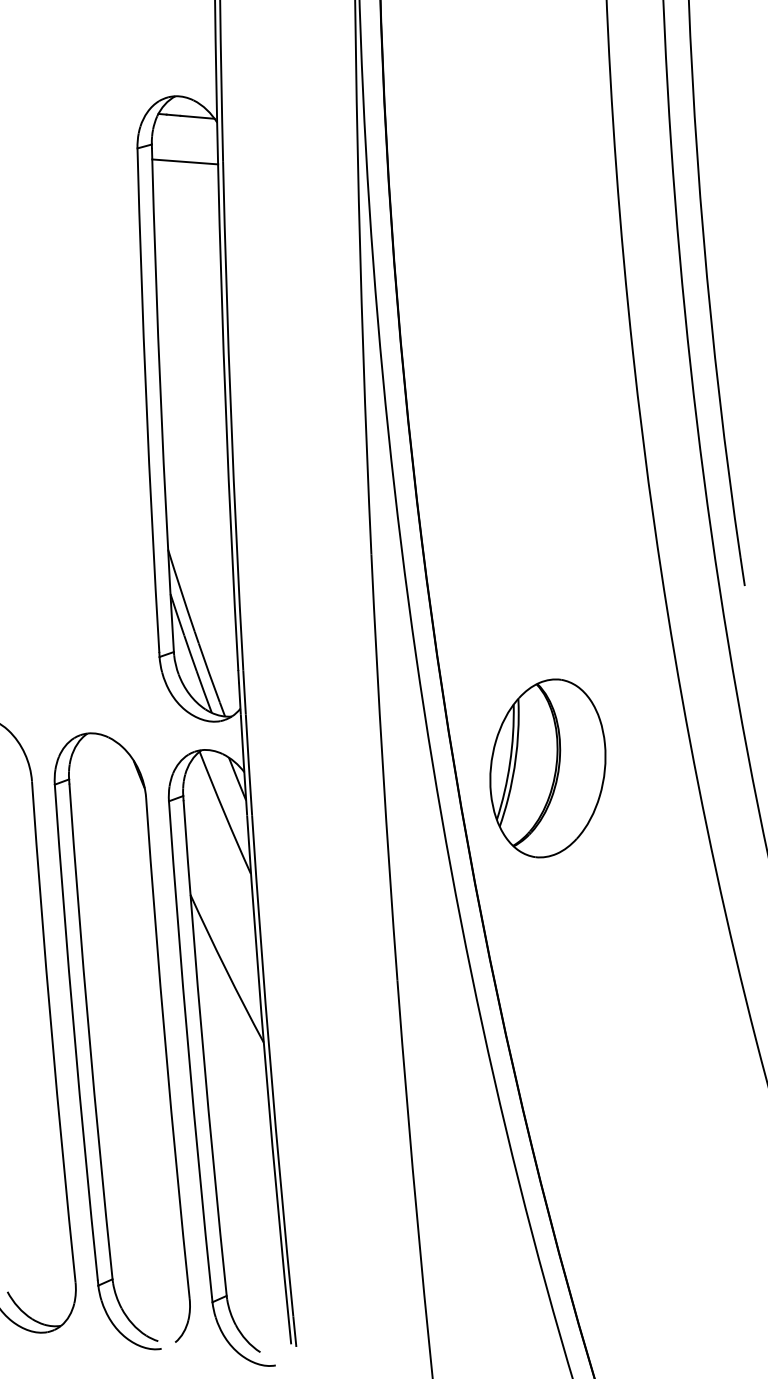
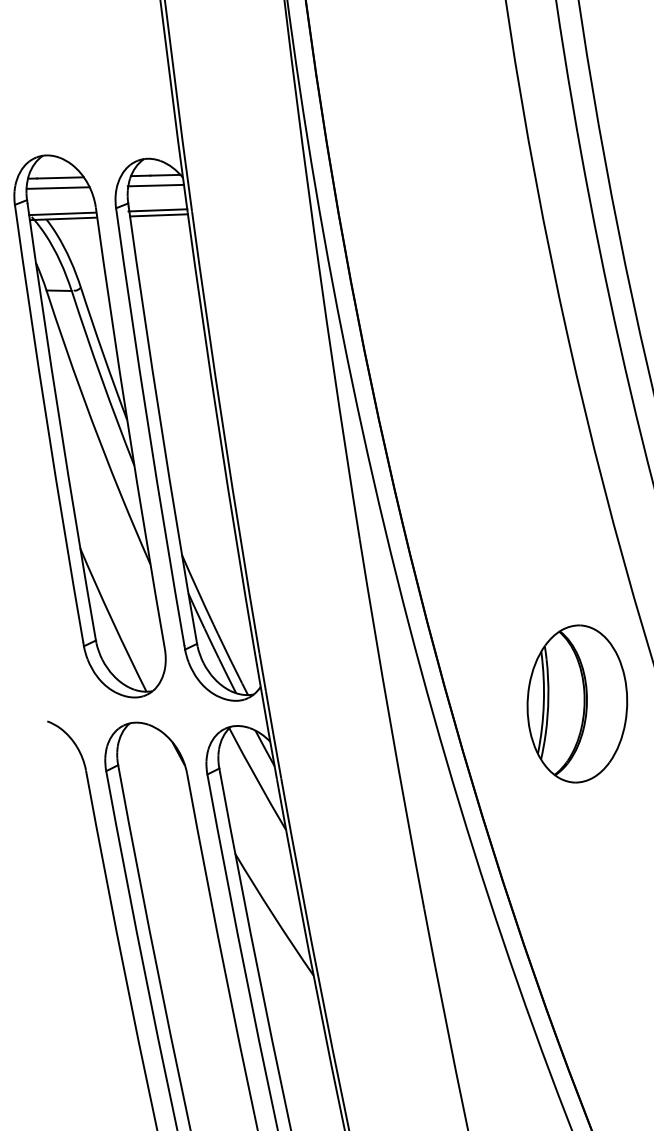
line: (185, 127) -> (155, 185), added
line: (184, 155) -> (157, 209), added
part: (79, 391) -> (89, 425), added
part: (547, 768) -> (577, 704), moved

